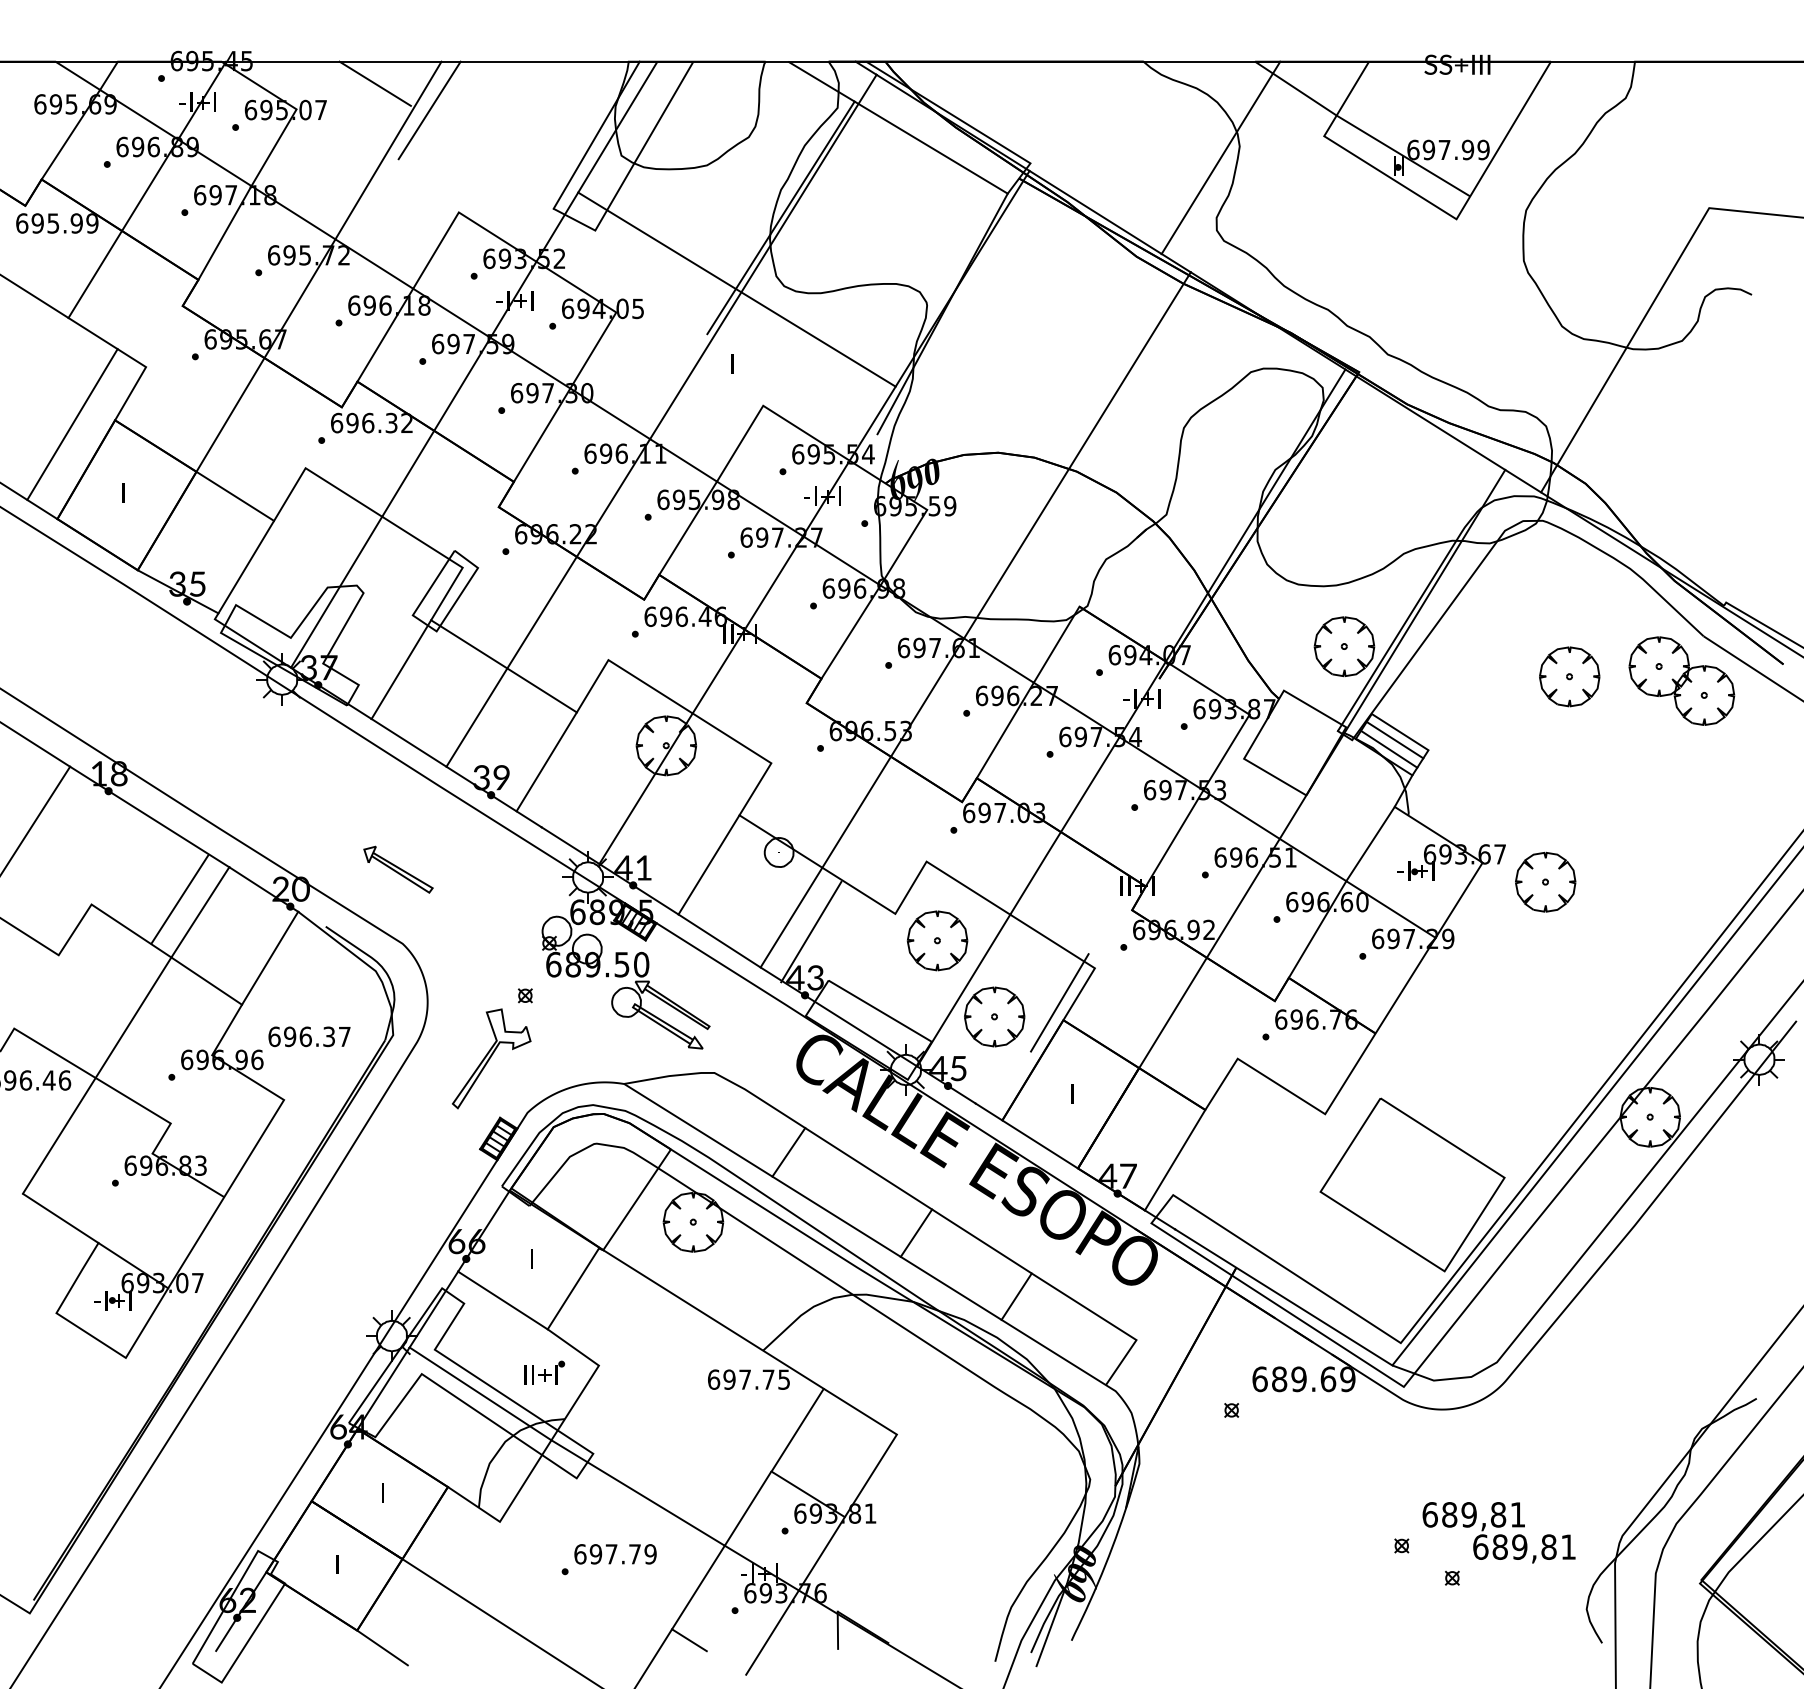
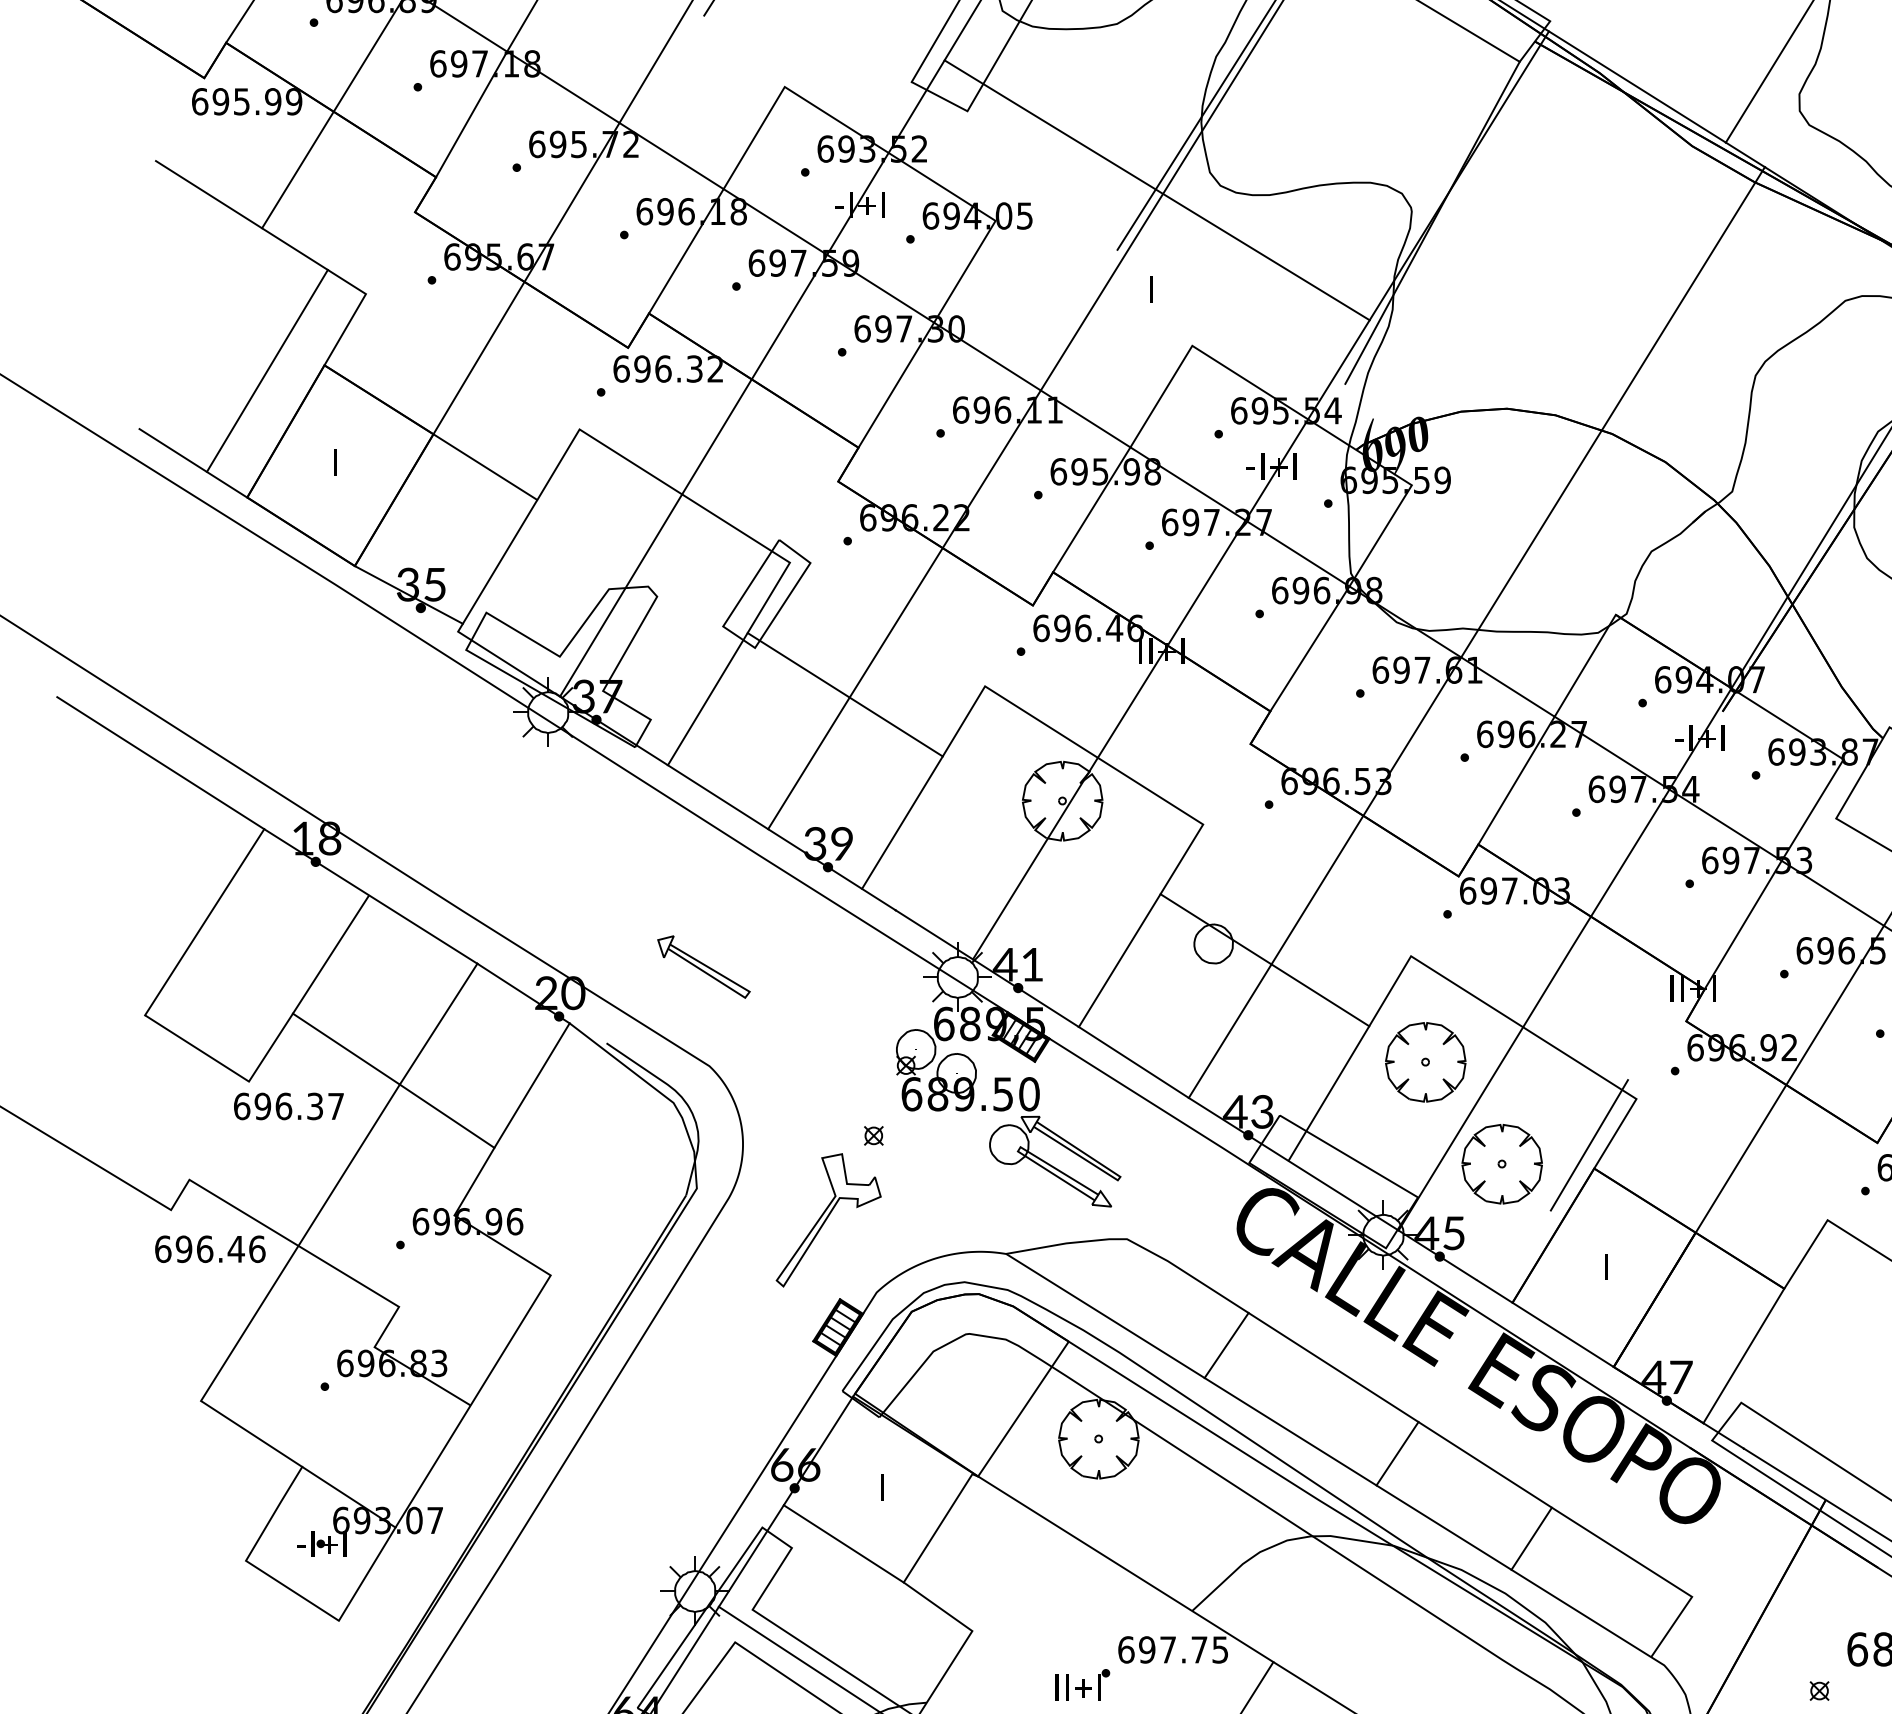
line: (179, 899) -> (330, 954), moved
line: (811, 931) -> (1329, 1092), moved
text: (309, 1036) -> (288, 1106), moved
part: (544, 1372) -> (1082, 1684), moved

